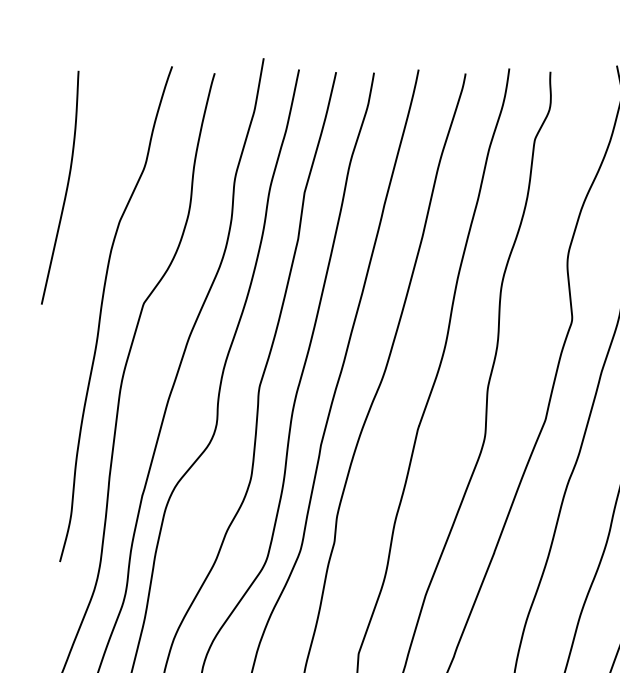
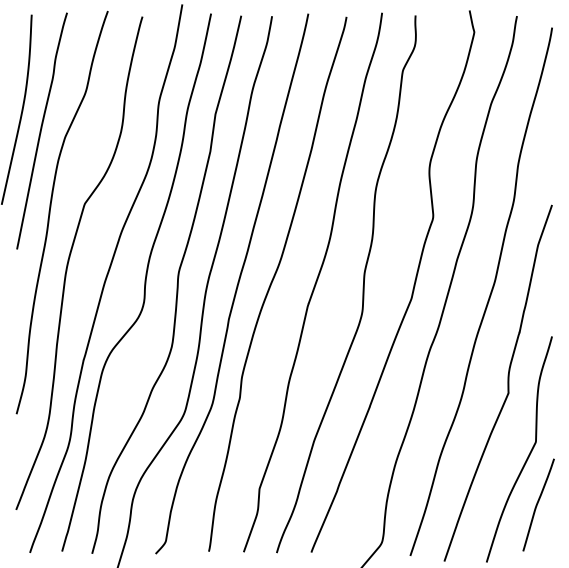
curve: (90, 213) -> (41, 130), added

